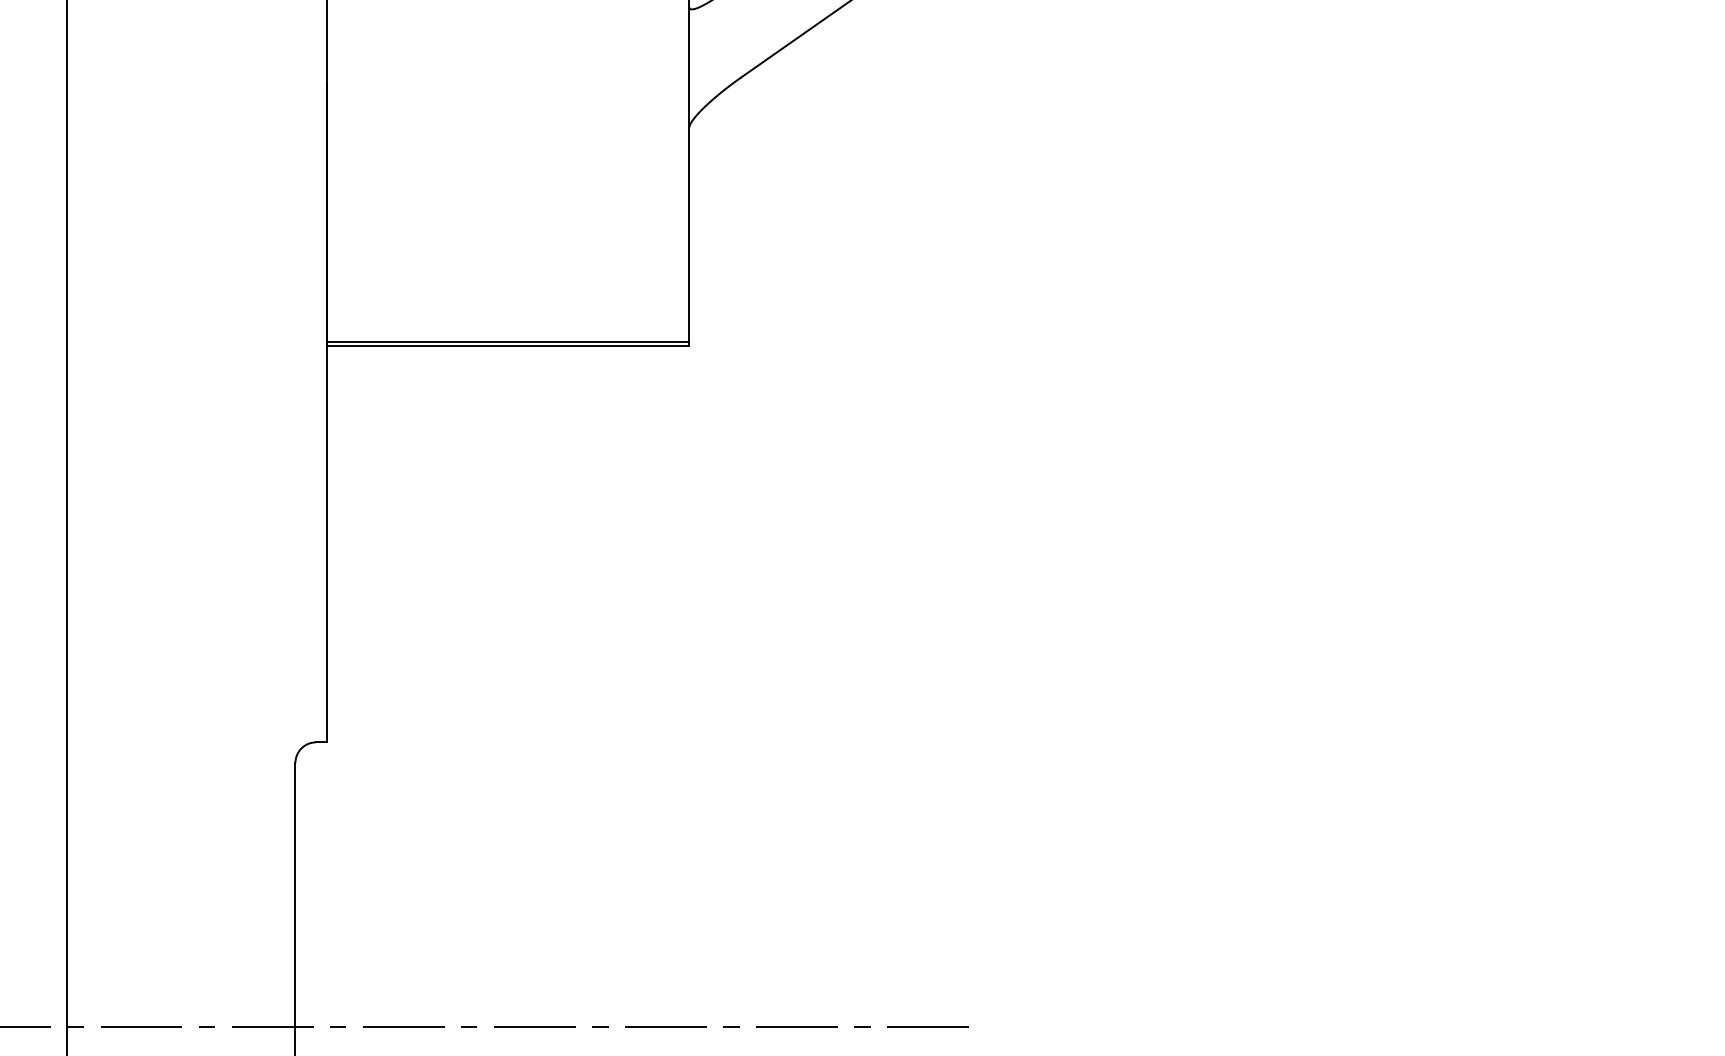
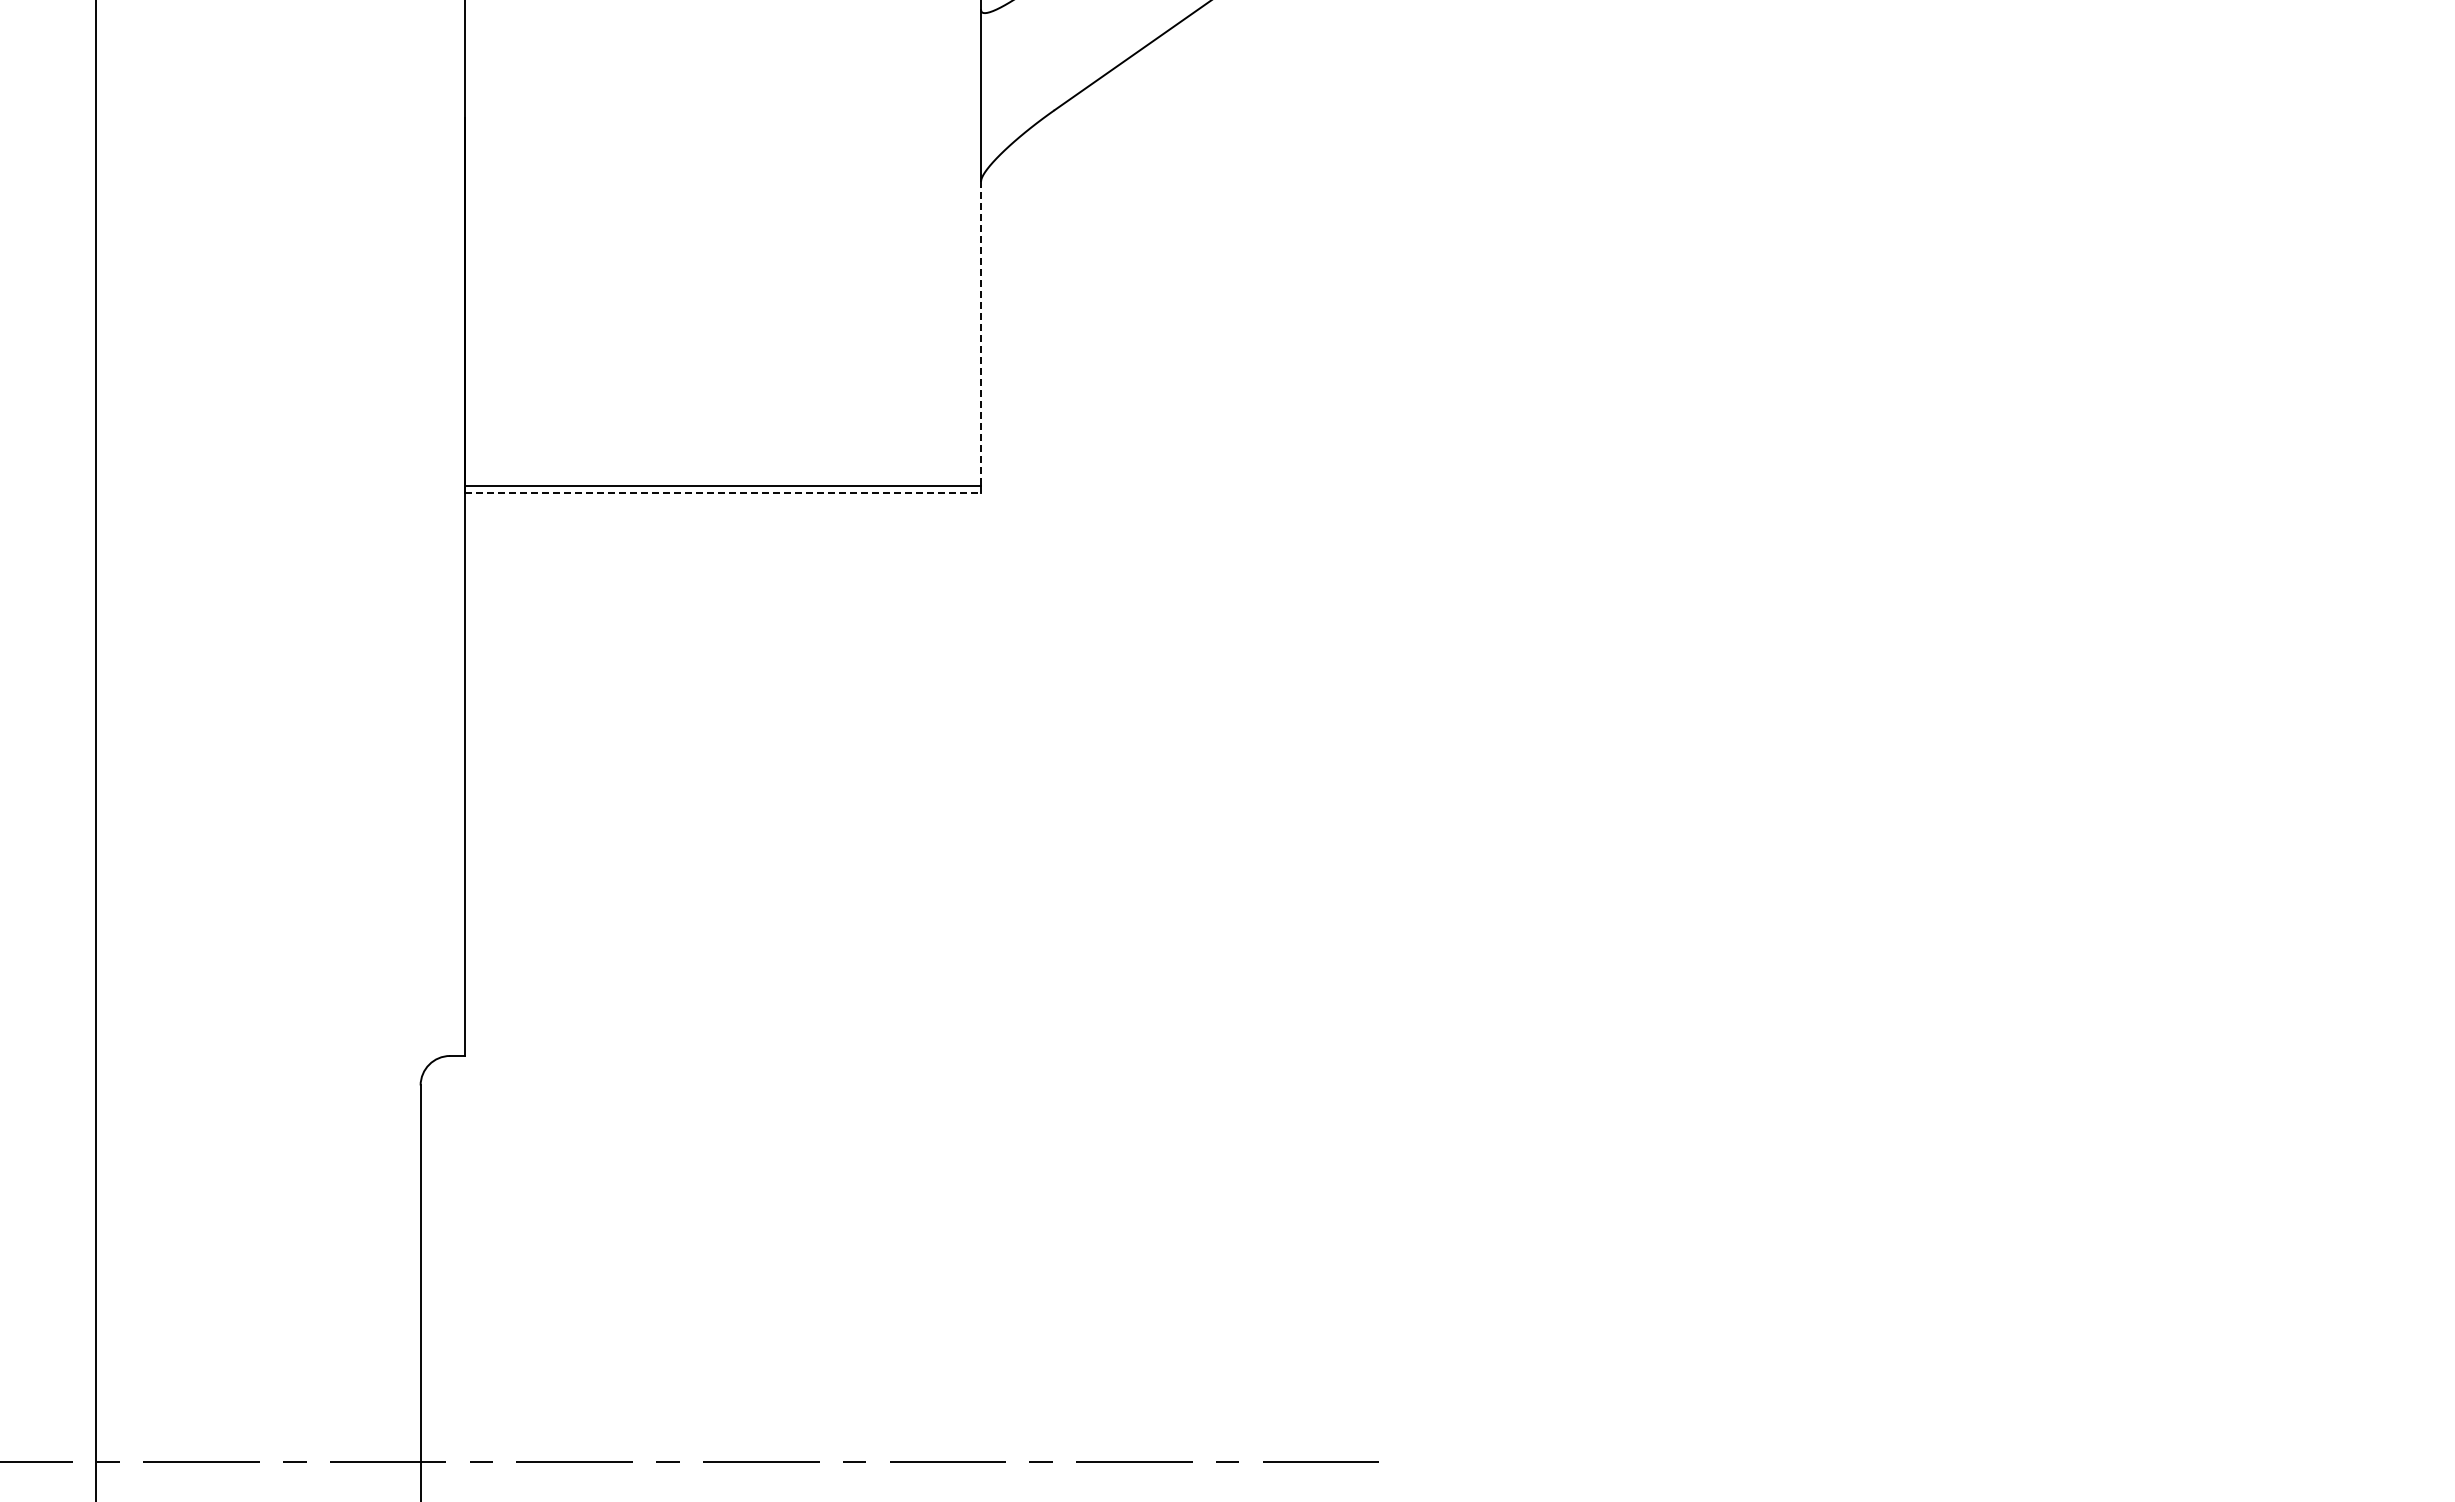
line: (689, 235) -> (981, 334), solid -> dashed
line: (508, 346) -> (723, 492), solid -> dashed

